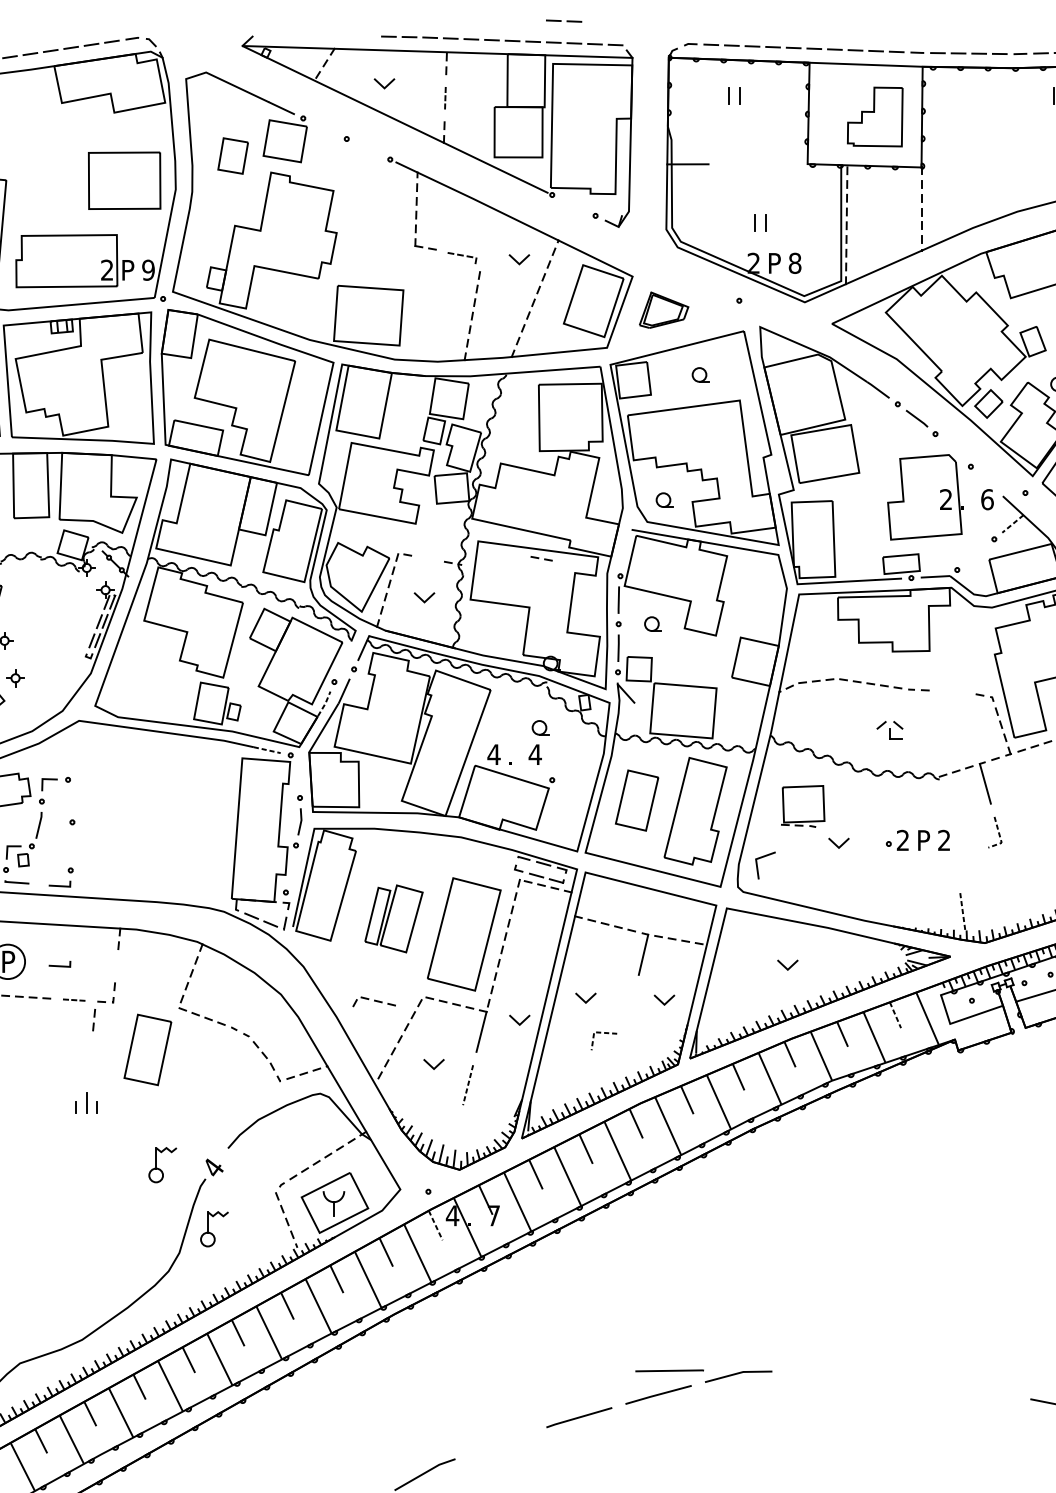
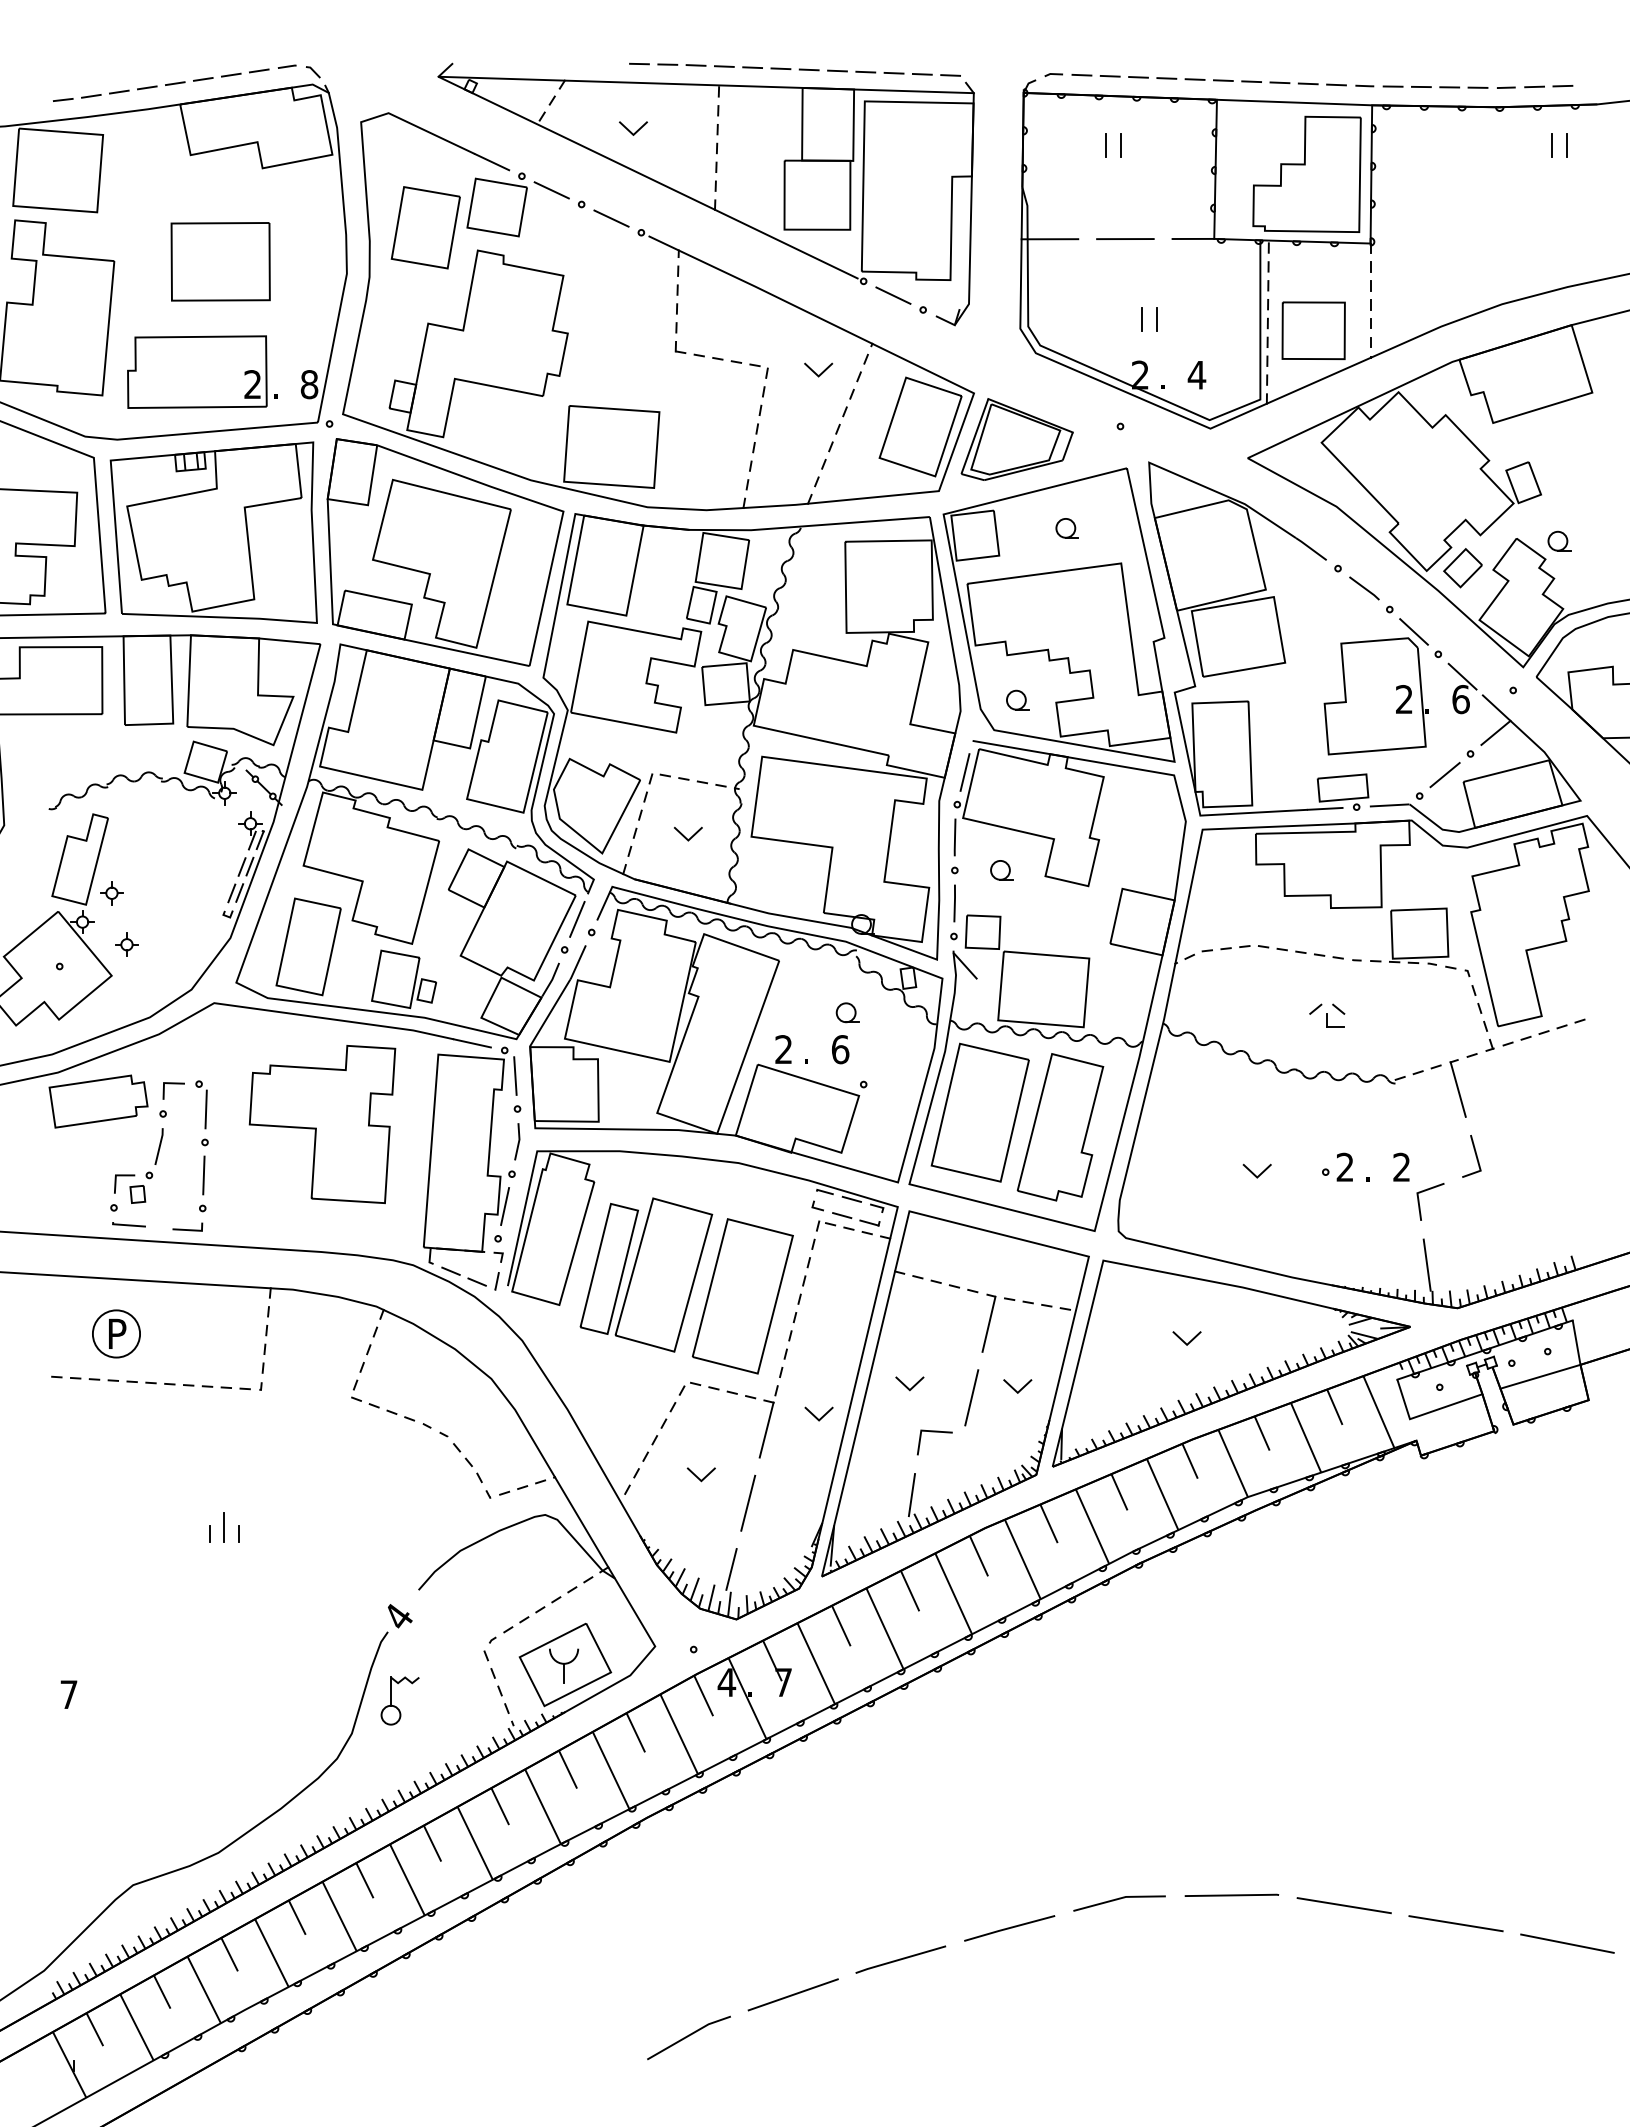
line: (561, 21) -> (876, 42), removed
part: (445, 98) -> (716, 148), size x1.67
part: (874, 116) -> (1306, 173), size x1.43
line: (324, 128) -> (551, 190), added
line: (368, 149) -> (611, 218), added
part: (233, 155) -> (425, 227), size x1.67
line: (792, 163) -> (1193, 238), added
line: (742, 164) -> (1125, 239), added
part: (124, 180) -> (220, 261), moved
line: (573, 205) -> (893, 295), added
part: (879, 230) -> (1313, 330), added
part: (462, 257) -> (740, 367), size x1.43
text: (794, 262) -> (1196, 374), 8 -> 4
text: (775, 263) -> (1169, 375), P -> .
text: (128, 270) -> (281, 384), P -> .
text: (148, 270) -> (309, 384), 9 -> 8
part: (663, 310) -> (1016, 439), size x1.67
line: (952, 450) -> (1413, 631), added
line: (988, 482) -> (1462, 676), added
line: (1012, 523) -> (1495, 732), dashed -> solid
line: (625, 552) -> (964, 772), added
line: (975, 555) -> (1444, 775), added
part: (541, 558) -> (692, 780), moved
line: (343, 659) -> (577, 919), added
line: (325, 703) -> (552, 979), dashed -> solid
line: (267, 750) -> (472, 1043), dashed -> solid
text: (493, 754) -> (783, 1049), 4 -> 2
text: (535, 754) -> (840, 1049), 4 -> 6
line: (298, 773) -> (515, 1075), added
line: (72, 798) -> (205, 1109), added
part: (636, 800) -> (979, 1112), size x1.67
part: (803, 806) -> (1419, 936), moved
part: (158, 809) -> (322, 1124), added
line: (1000, 836) -> (1478, 1162), dashed -> solid
text: (924, 840) -> (1374, 1167), P -> .
line: (71, 846) -> (203, 1175), added
line: (757, 865) -> (1419, 1201), moved
line: (291, 868) -> (505, 1206), added
line: (962, 911) -> (1427, 1265), dashed -> solid
part: (394, 918) -> (646, 1274), size x1.67
line: (59, 965) -> (187, 1339), removed
part: (74, 1000) -> (207, 1386), size x1.67
part: (373, 1001) -> (618, 1388), removed
line: (630, 1008) -> (971, 1397), added
line: (895, 1015) -> (1335, 1407), dashed -> solid
part: (93, 1019) -> (265, 1339), moved
line: (595, 1032) -> (923, 1430), dashed -> solid
part: (147, 1049) -> (308, 946), moved
line: (587, 1079) -> (911, 1495), added
line: (468, 1085) -> (748, 1503), dashed -> solid
line: (455, 1133) -> (731, 1569), added
part: (160, 1169) -> (325, 1618), removed
line: (435, 1225) -> (703, 1696), dashed -> solid
line: (669, 1370) -> (1231, 1894), moved
line: (901, 1378) -> (1343, 1905), added
line: (983, 1391) -> (1455, 1923), added
line: (500, 1443) -> (792, 1994), added

